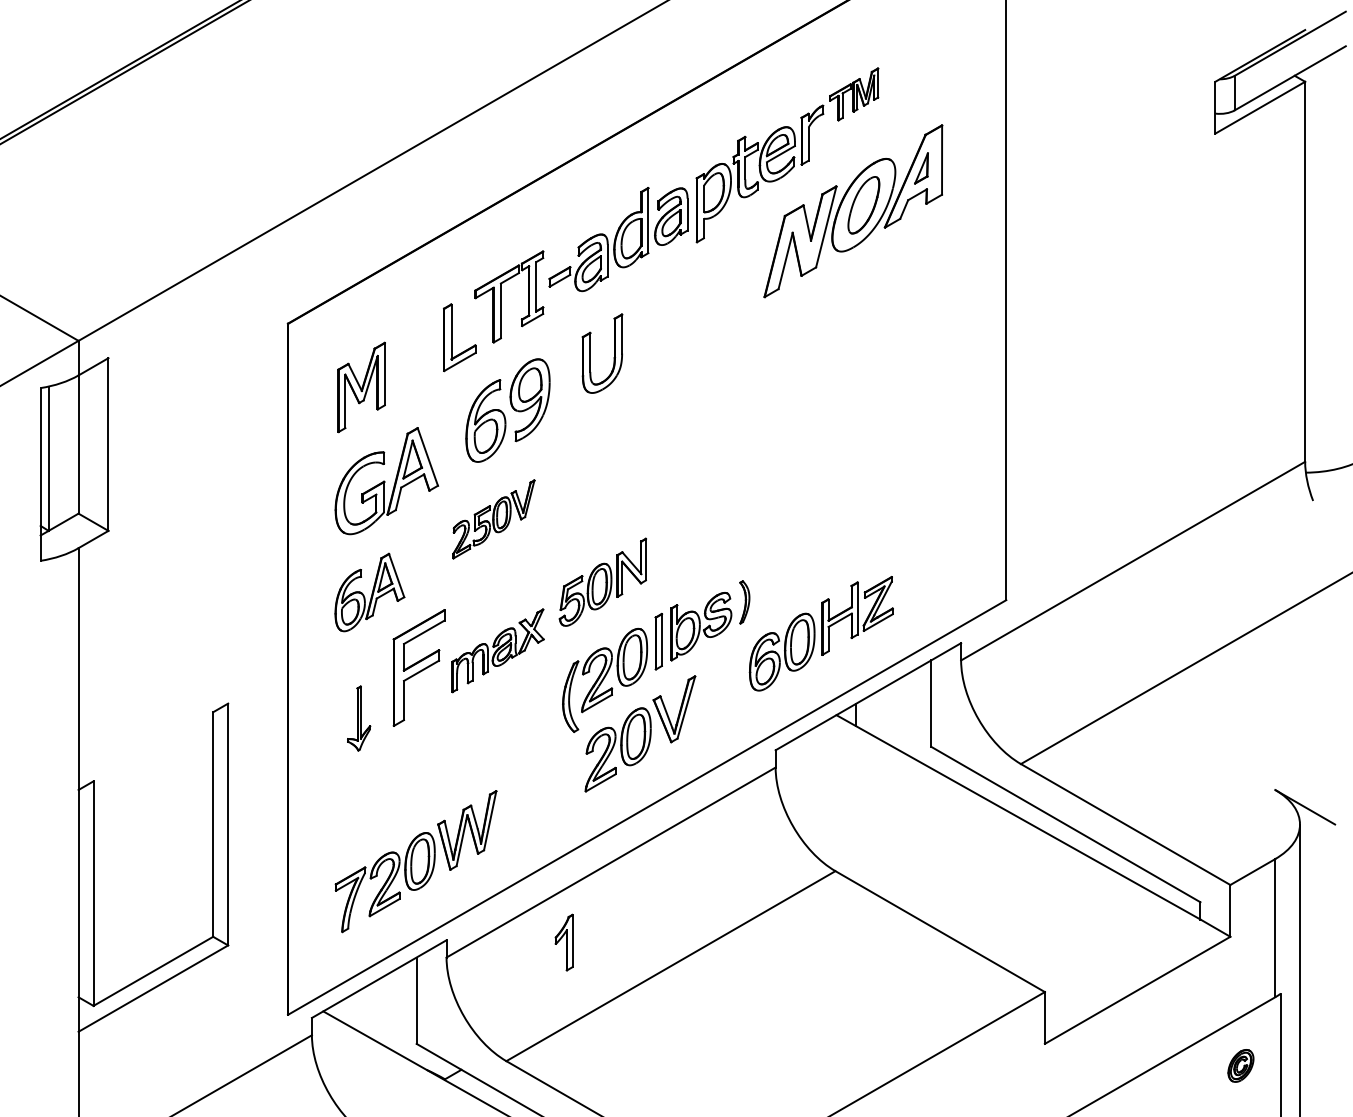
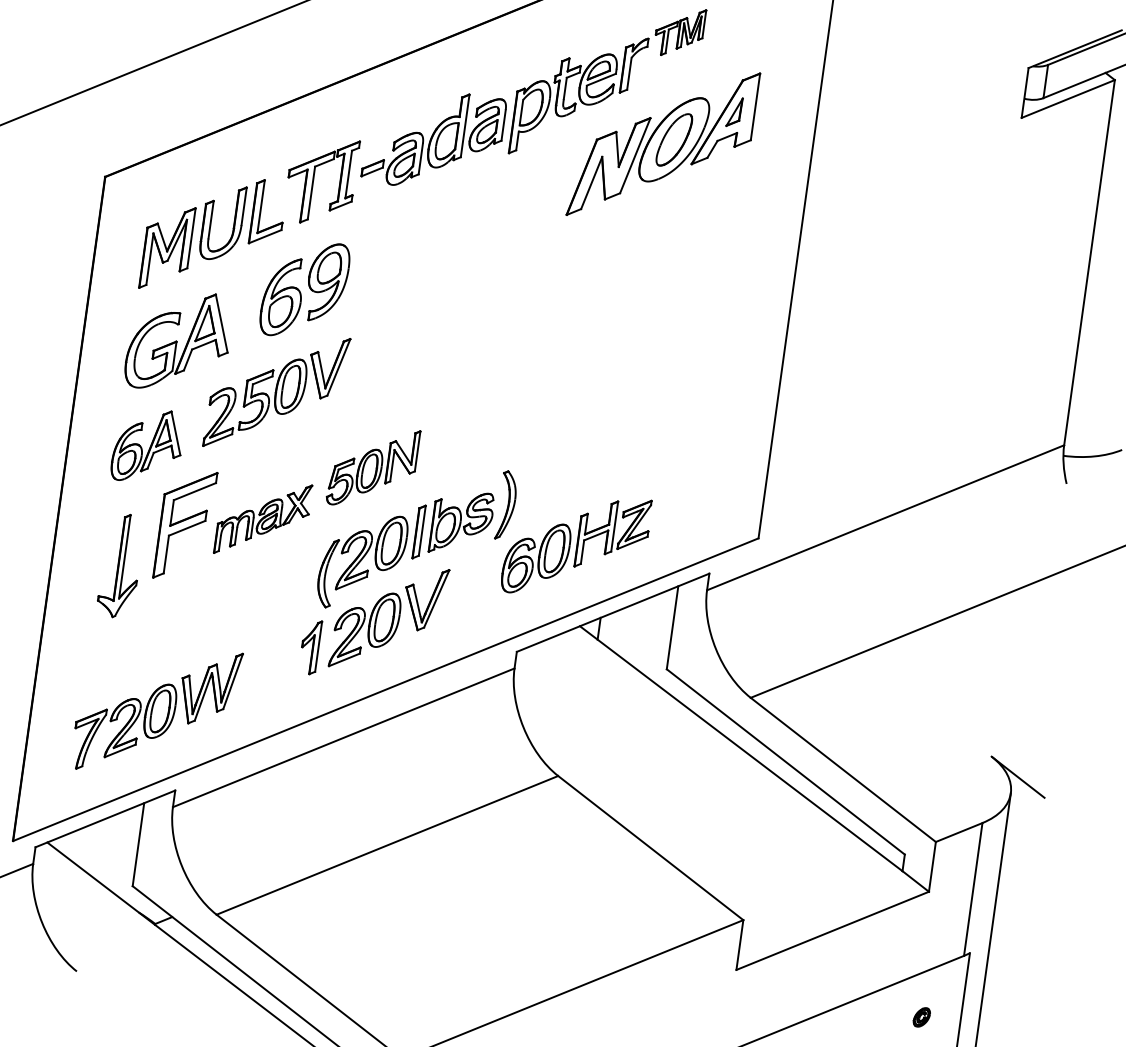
part: (613, 357) -> (232, 227), moved
part: (493, 519) -> (276, 392), size x1.67
part: (744, 602) -> (506, 505), size x1.67
part: (358, 718) -> (120, 565), size x1.67
part: (563, 942) -> (309, 646), moved
part: (1240, 1066) -> (921, 1017), size x0.62

